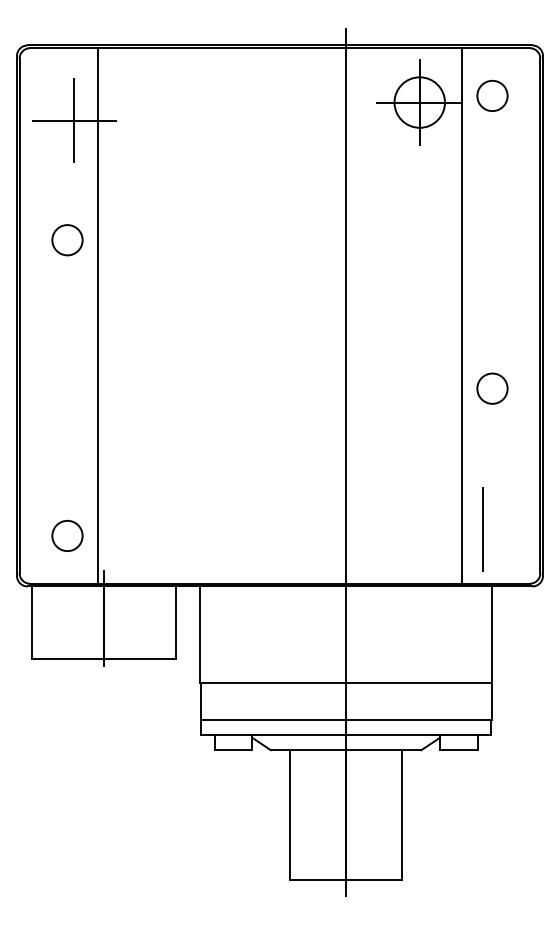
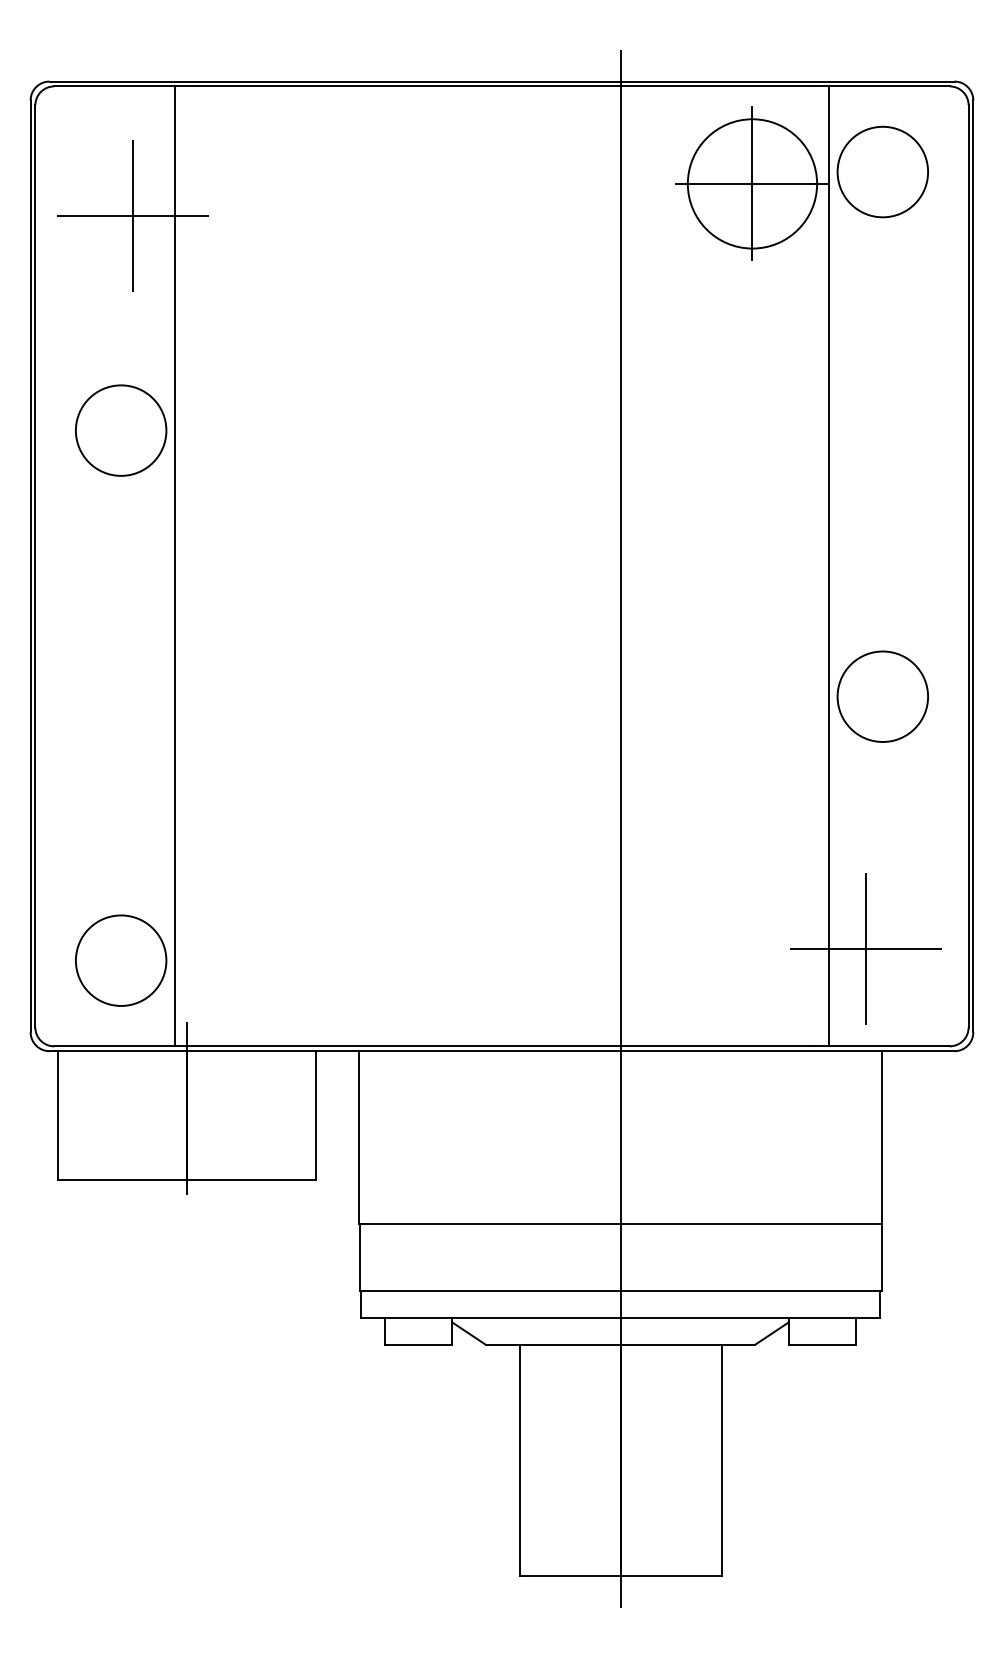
circle: (492, 95) -> (882, 171), size x1.67
circle: (419, 102) -> (752, 183), size x1.43
circle: (67, 239) -> (121, 429), size x1.67
circle: (492, 388) -> (882, 696), size x1.67
line: (482, 529) -> (864, 949), added
circle: (67, 535) -> (121, 959), size x1.67

